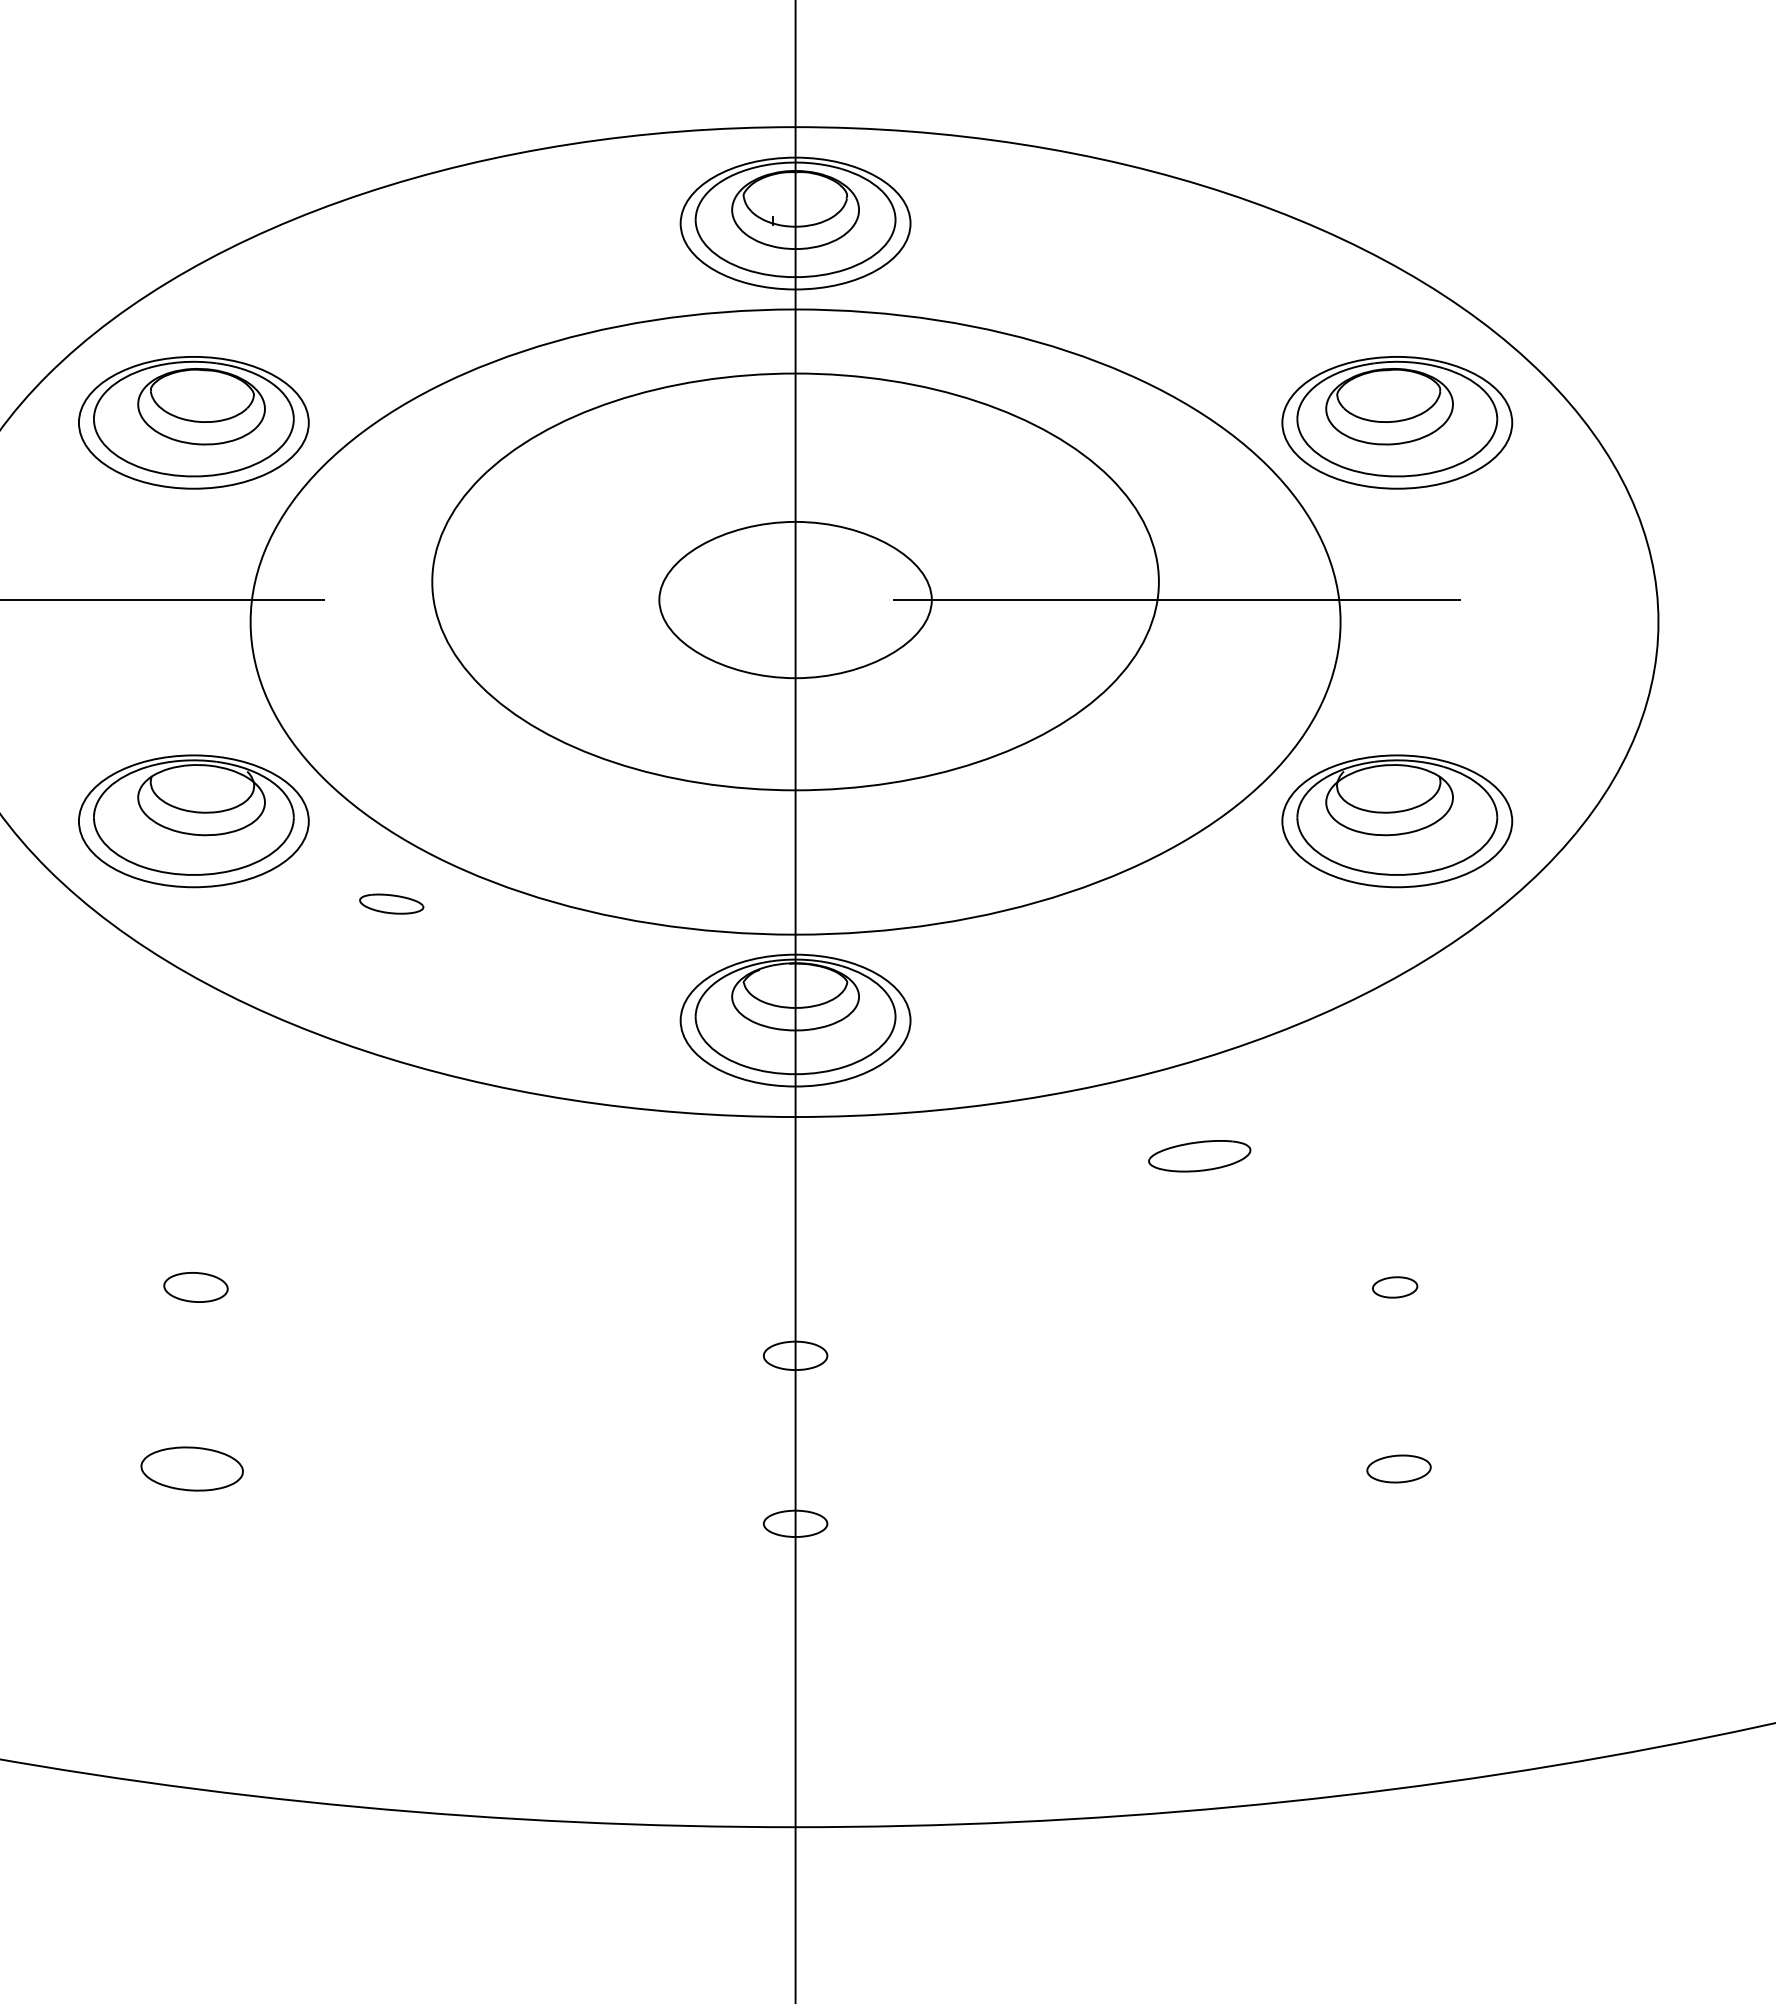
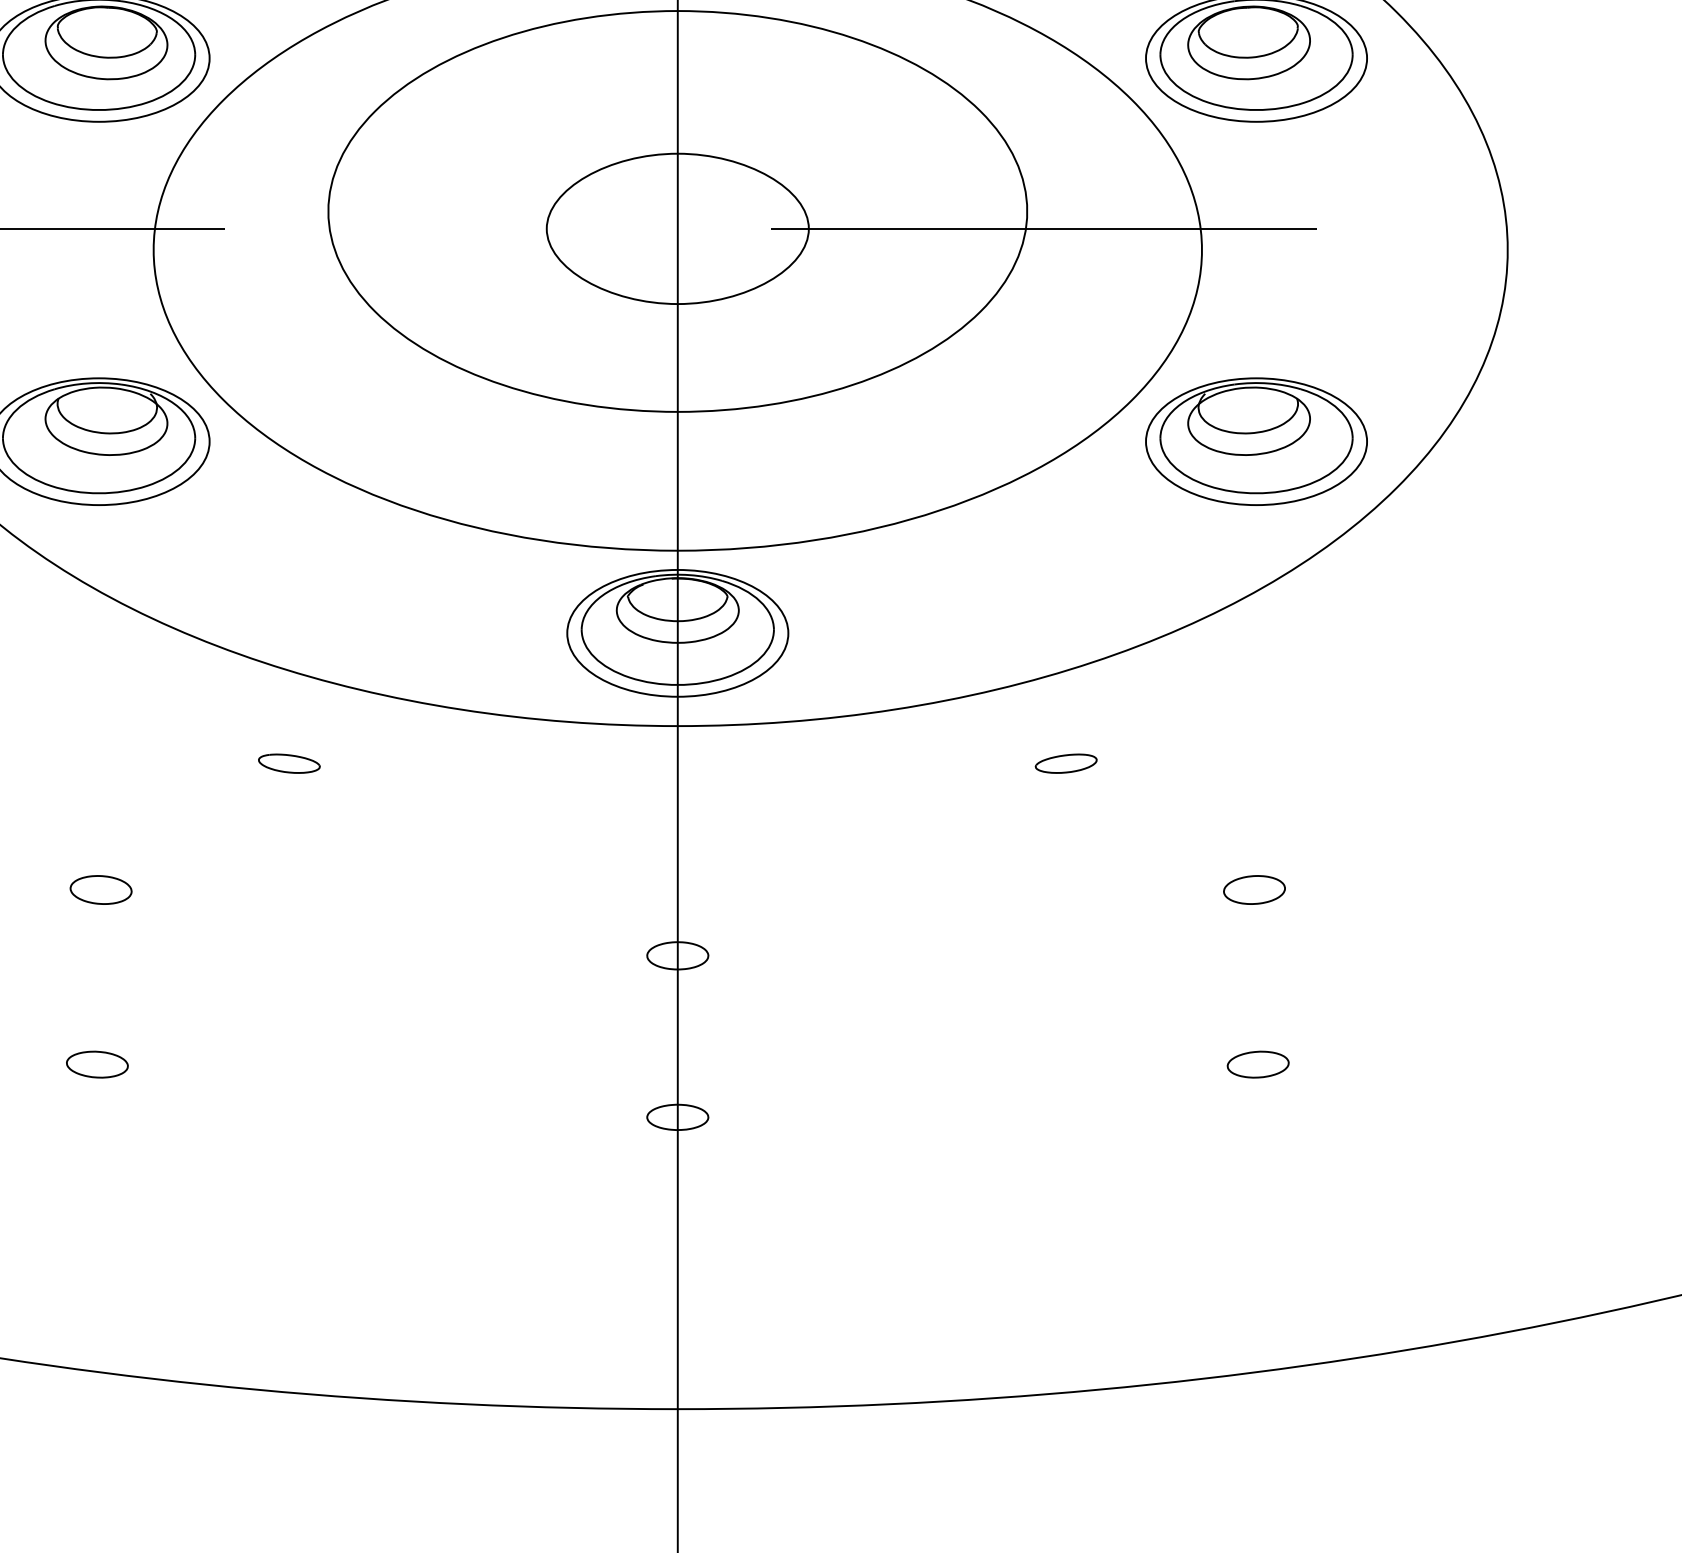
part: (391, 903) -> (289, 763), moved
part: (1198, 1155) -> (1065, 763), size x0.62
part: (1394, 1287) -> (1253, 890), size x1.43
part: (191, 1468) -> (96, 1064), size x0.62

